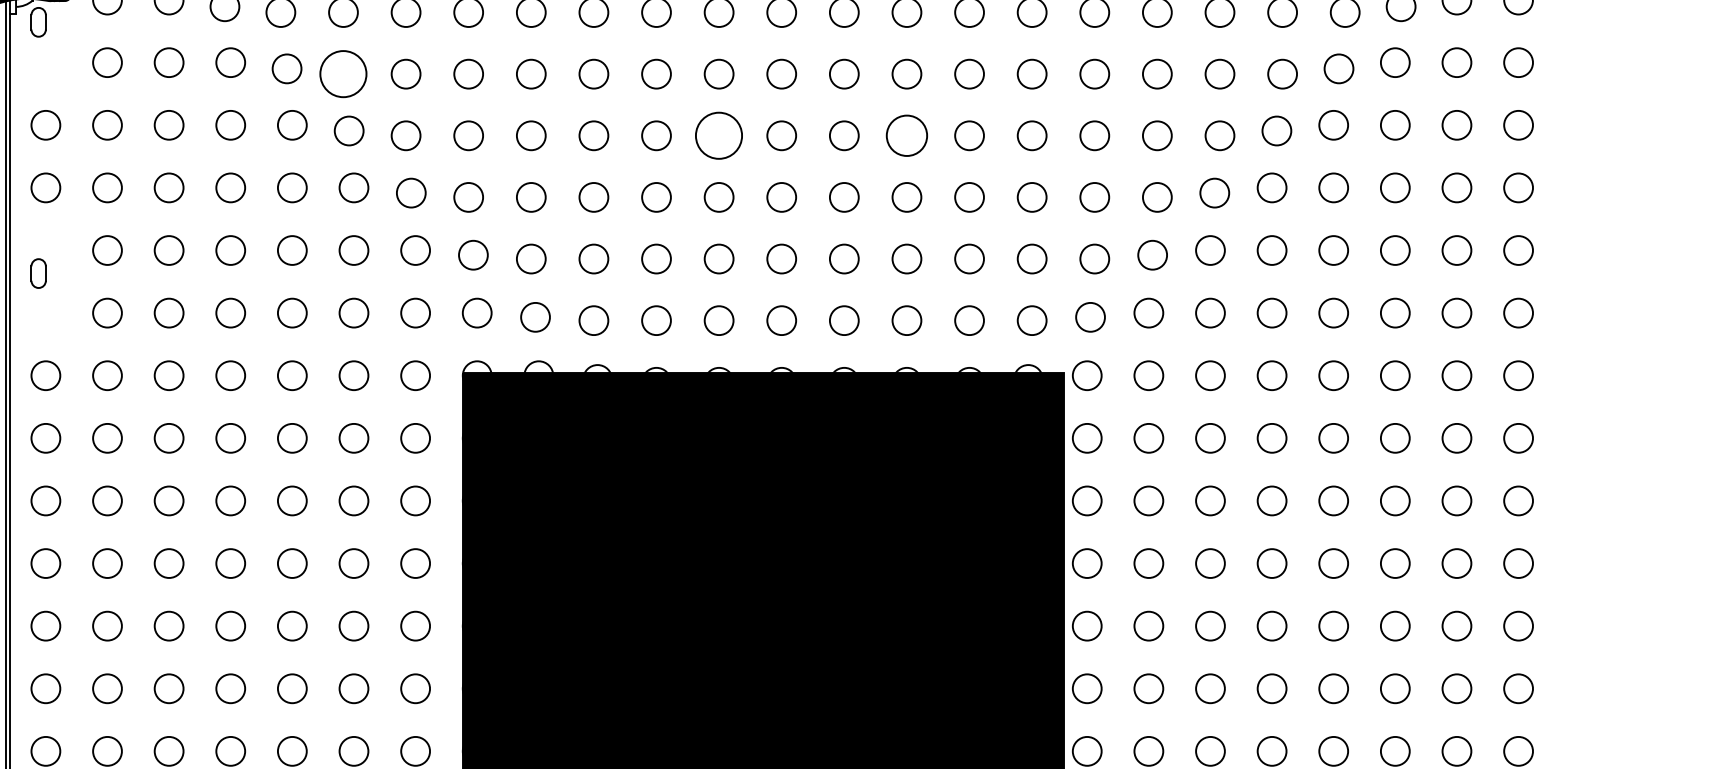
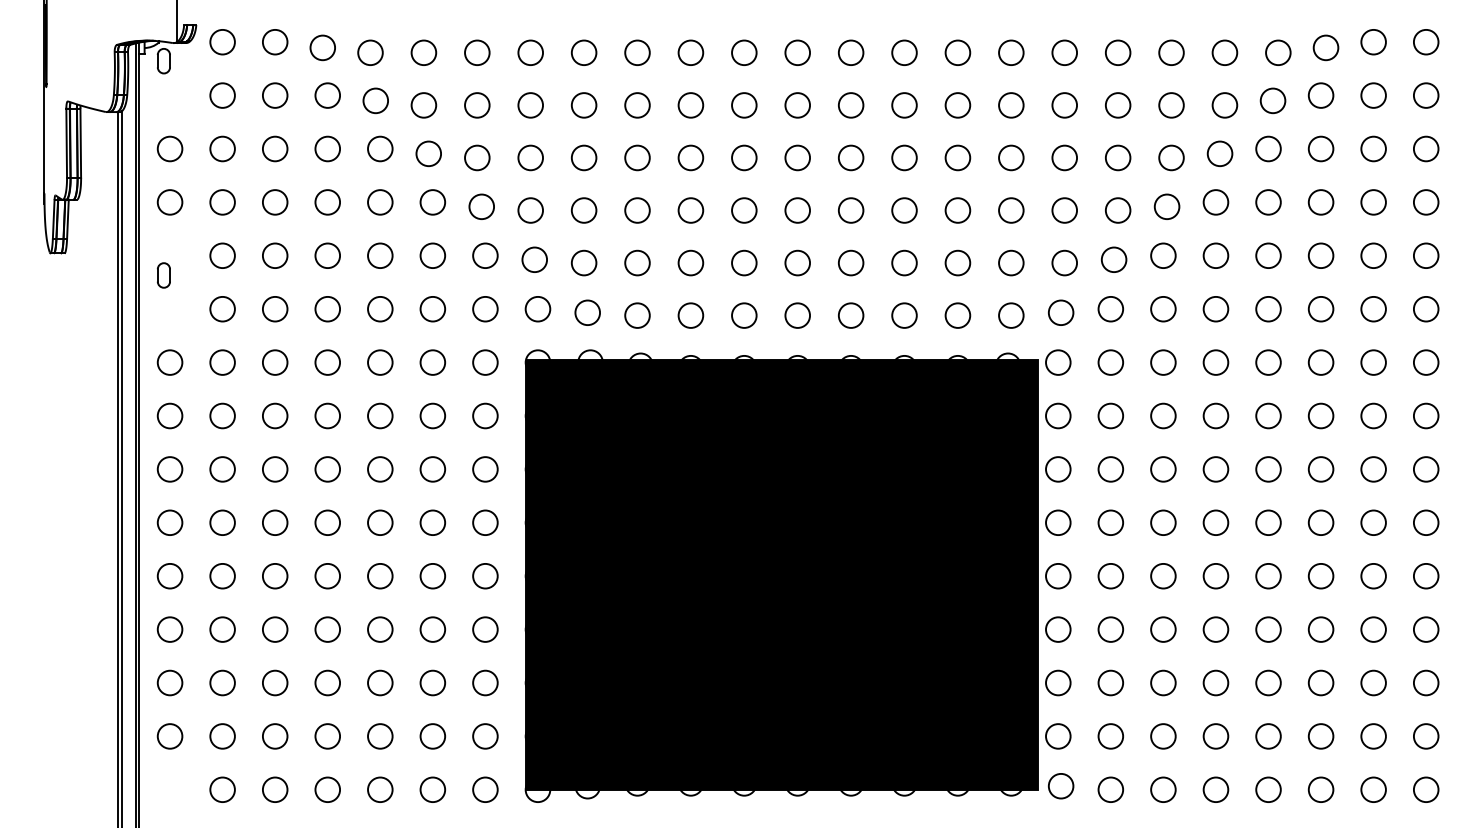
circle: (343, 74) -> (423, 105), size x0.62
circle: (719, 135) -> (744, 157), size x0.62
circle: (906, 135) -> (904, 157), size x0.71

